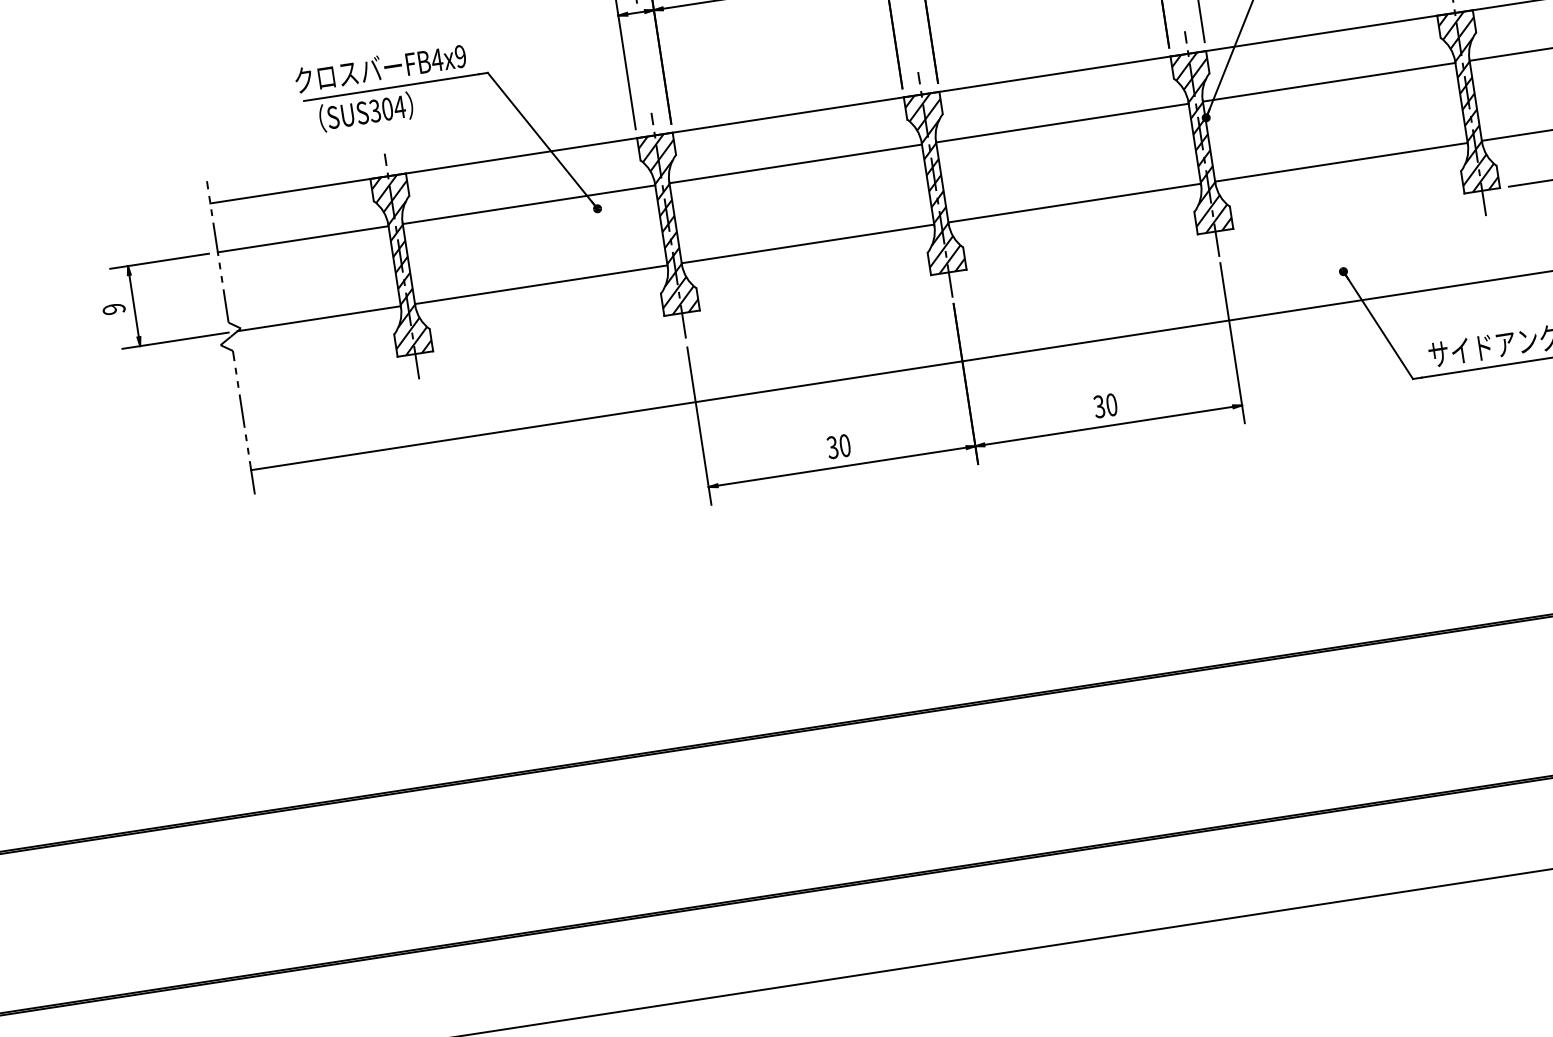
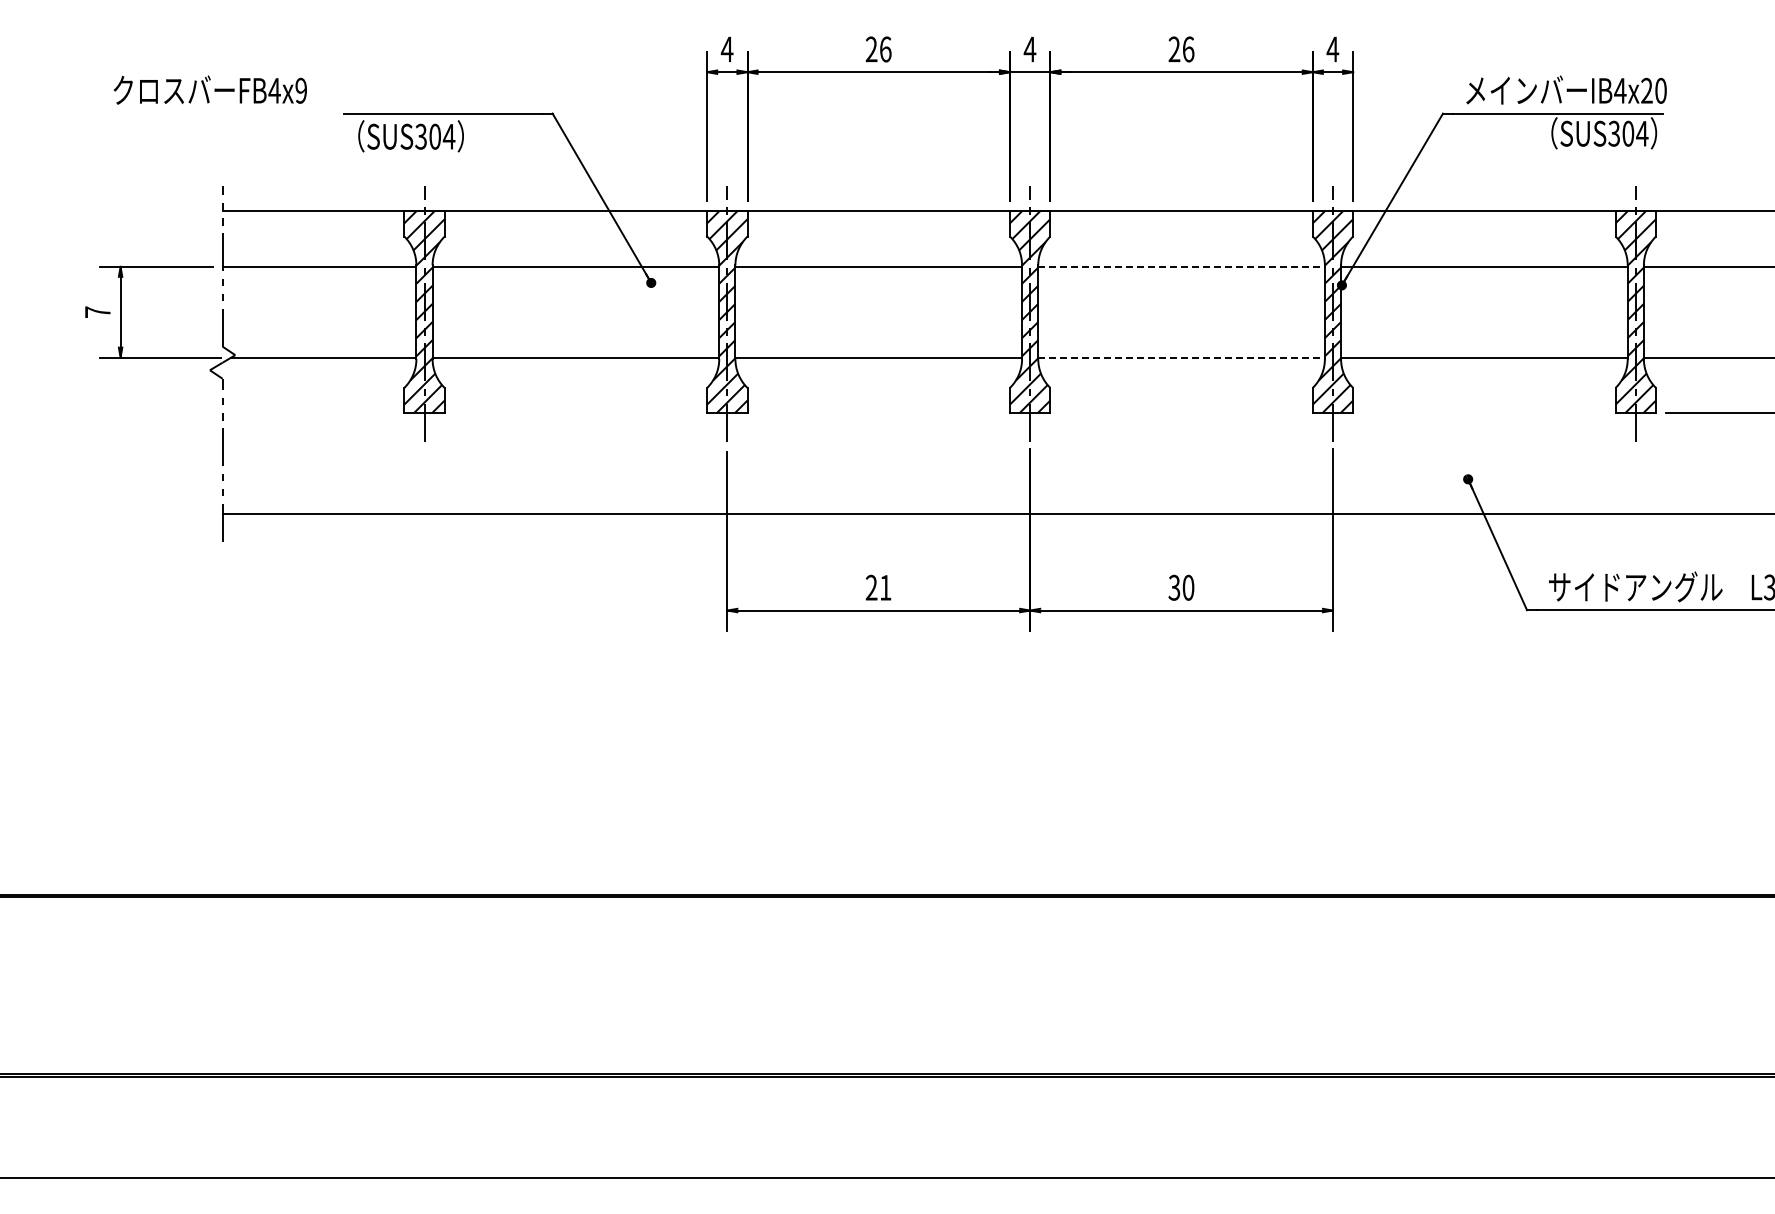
text: (379, 67) -> (209, 89), moved
line: (1063, 122) -> (1182, 266), solid -> dashed
line: (1075, 202) -> (1182, 357), solid -> dashed
text: (113, 309) -> (97, 312), 9 -> 7
text: (838, 446) -> (878, 587), 30 -> 21

